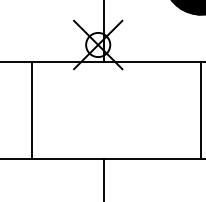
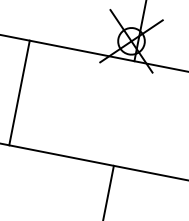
line: (31, 110) -> (19, 92), moved

